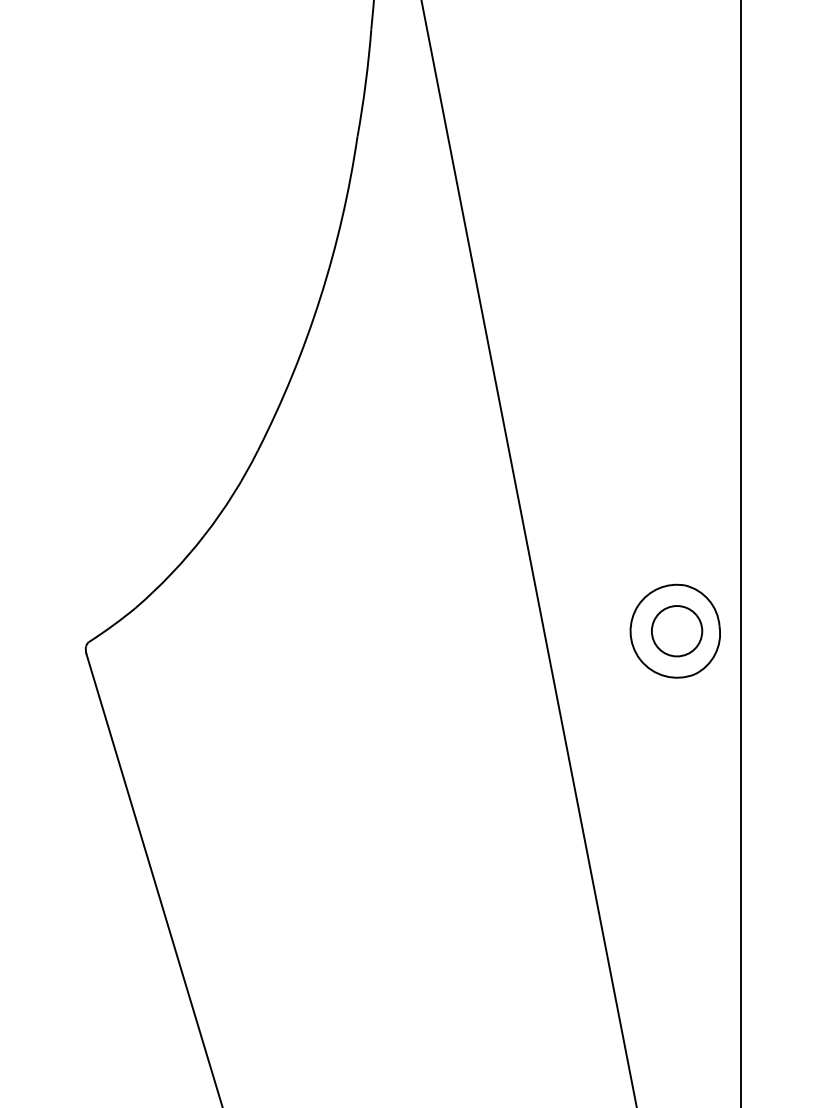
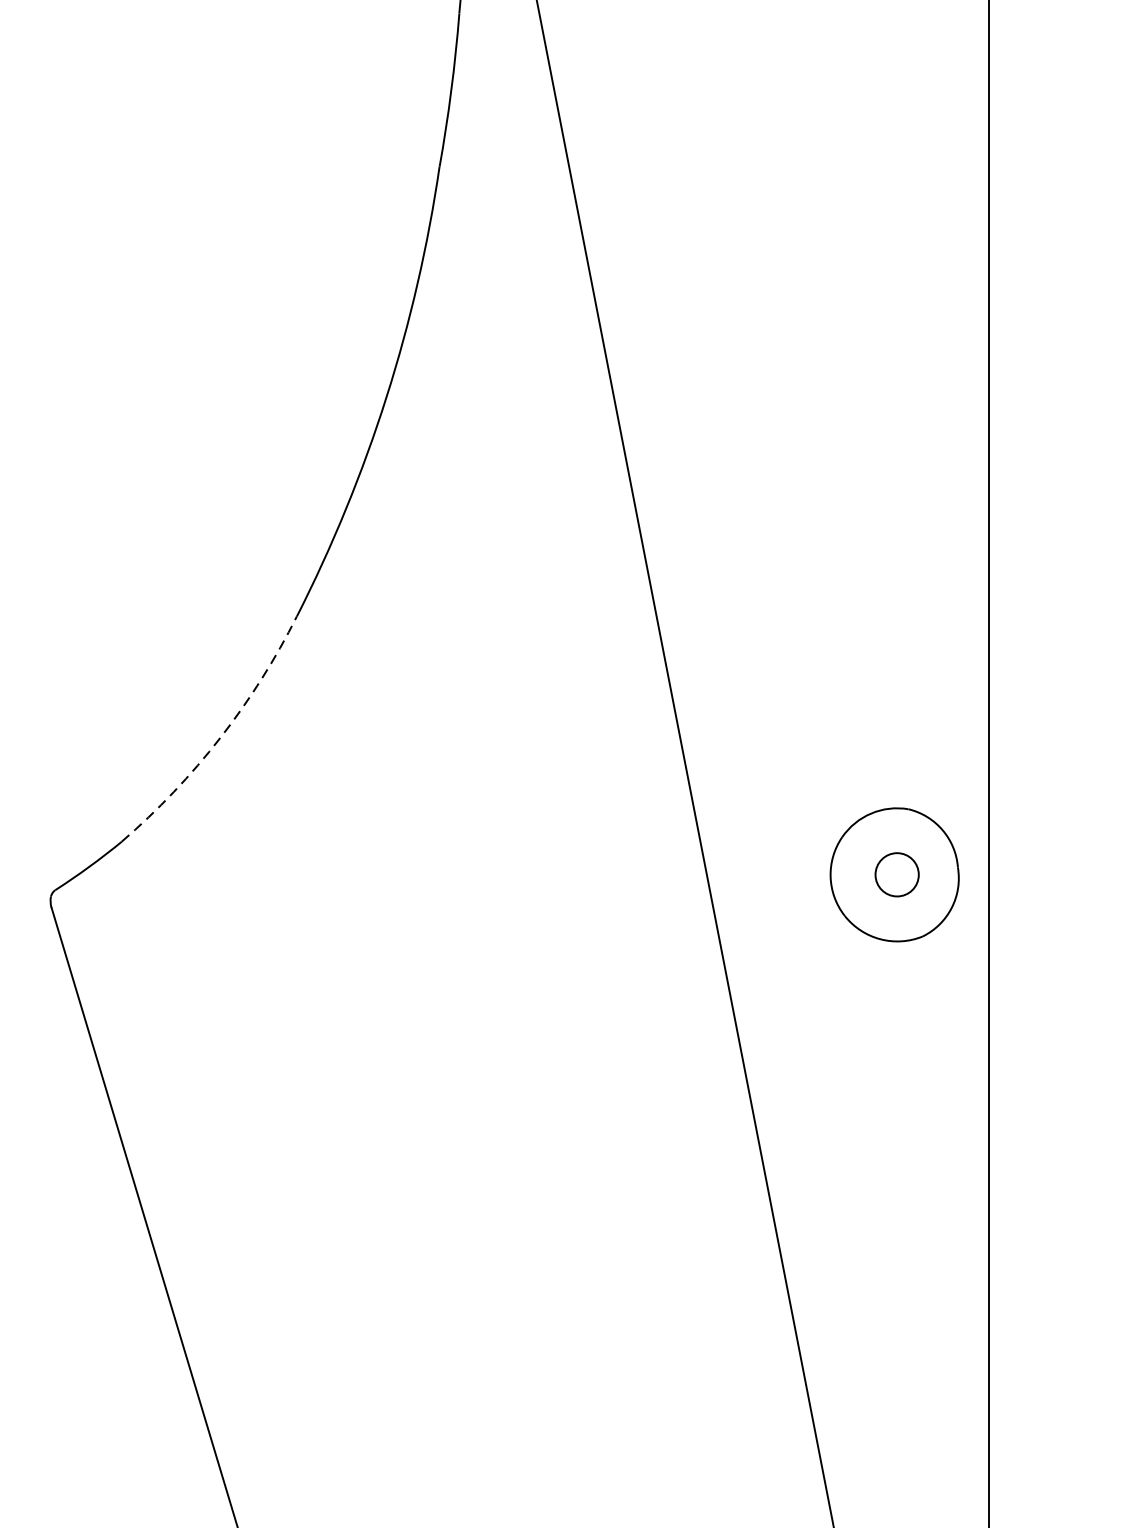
arc: (204, 535) -> (220, 737), solid -> dashed
circle: (676, 631) -> (896, 875), size x0.6

